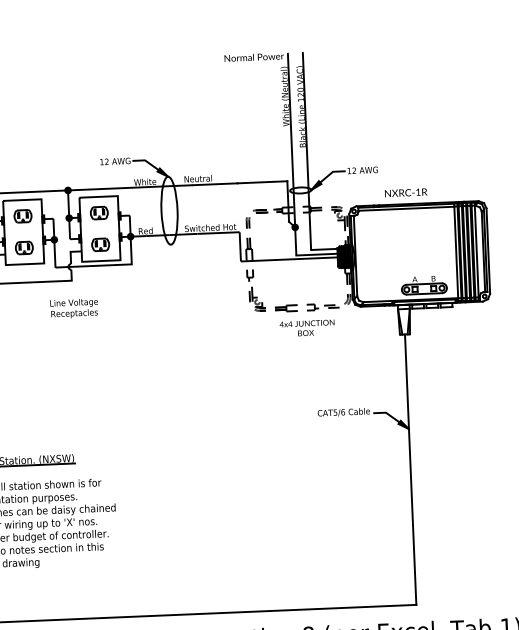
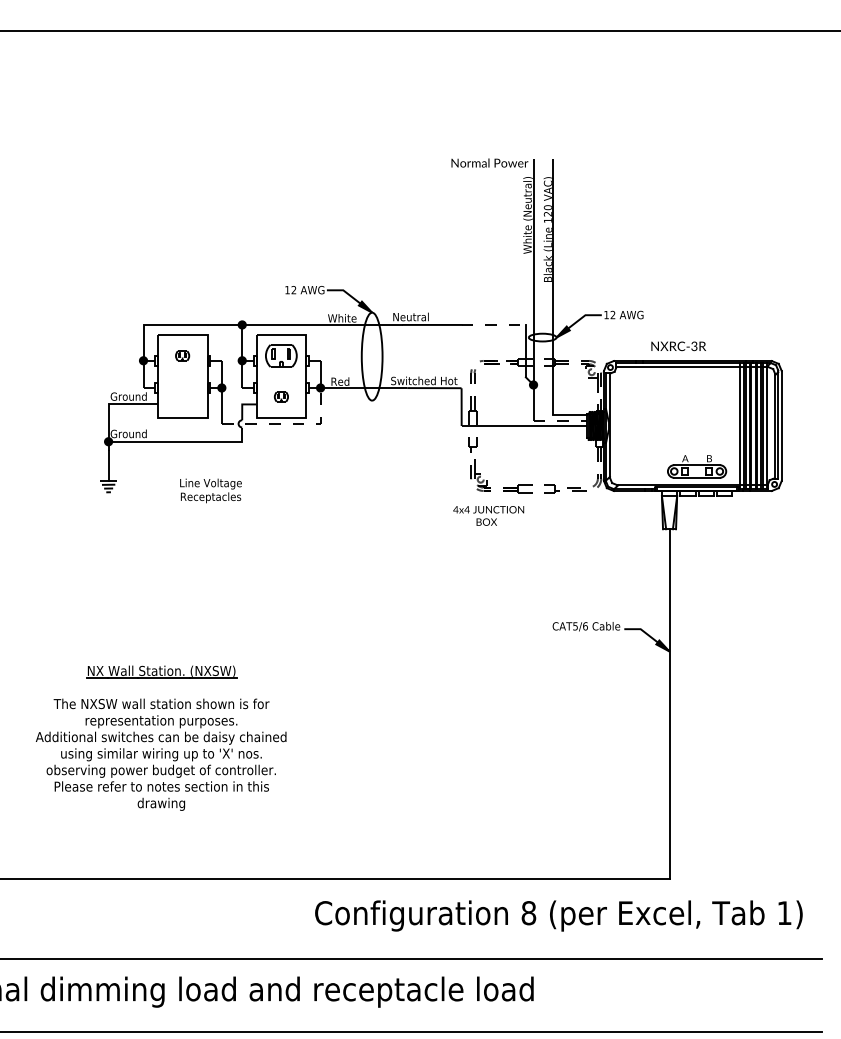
line: (263, 181) -> (494, 324), solid -> dashed
text: (418, 191) -> (694, 345), NXRC-1R -> NXRC-3R
part: (99, 212) -> (281, 355), size x1.4
part: (22, 215) -> (182, 355), size x0.6
part: (100, 244) -> (281, 396), size x0.6
part: (24, 247) -> (182, 396), removed
line: (317, 254) -> (560, 421), solid -> dashed
line: (107, 265) -> (289, 423), solid -> dashed
text: (73, 308) -> (210, 490), moved
text: (307, 327) -> (488, 515), moved

